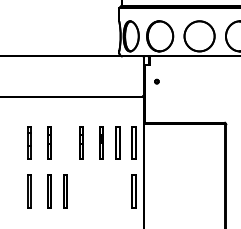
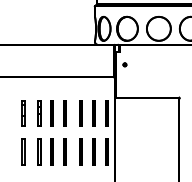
line: (64, 142) -> (51, 113), added
line: (80, 191) -> (64, 152), added
line: (100, 191) -> (80, 152), added
part: (117, 191) -> (93, 152), added

